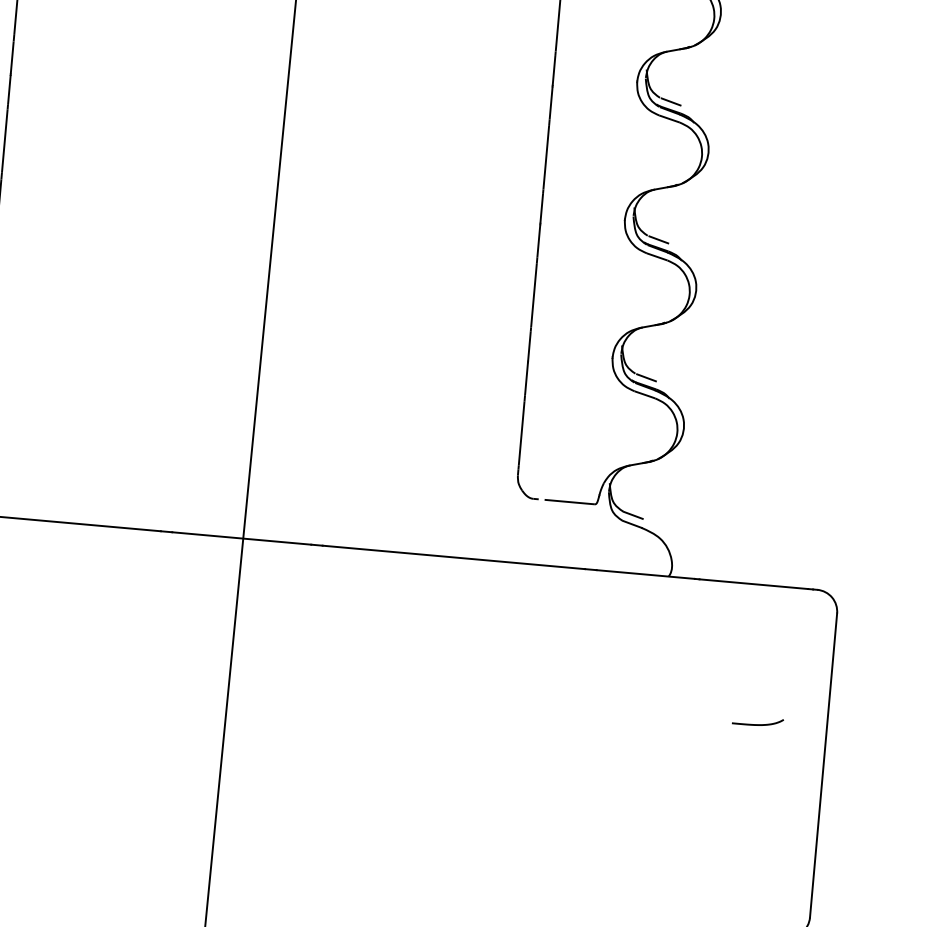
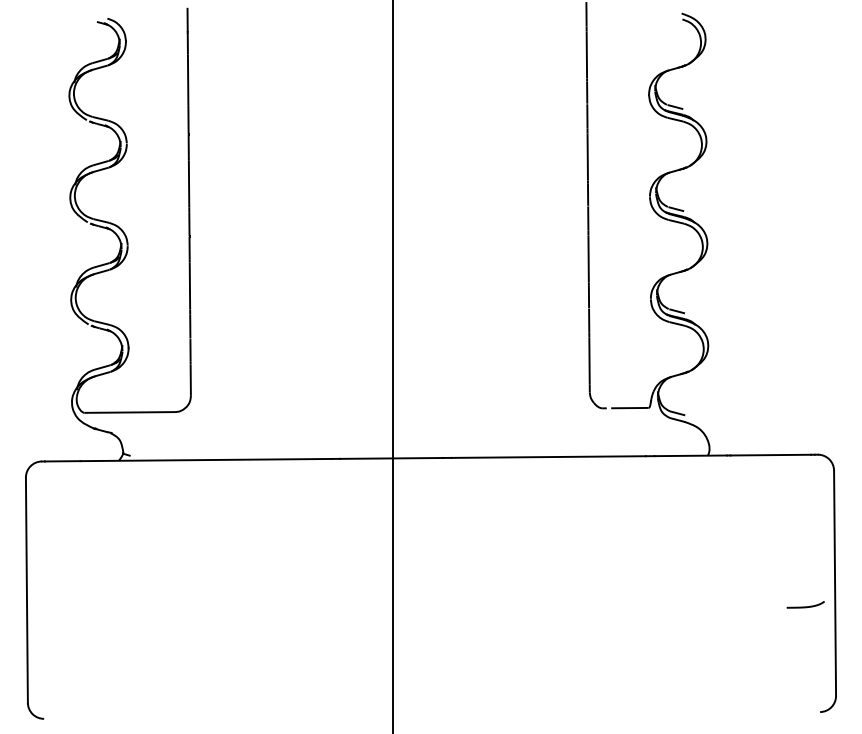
curve: (757, 723) -> (805, 606), moved

